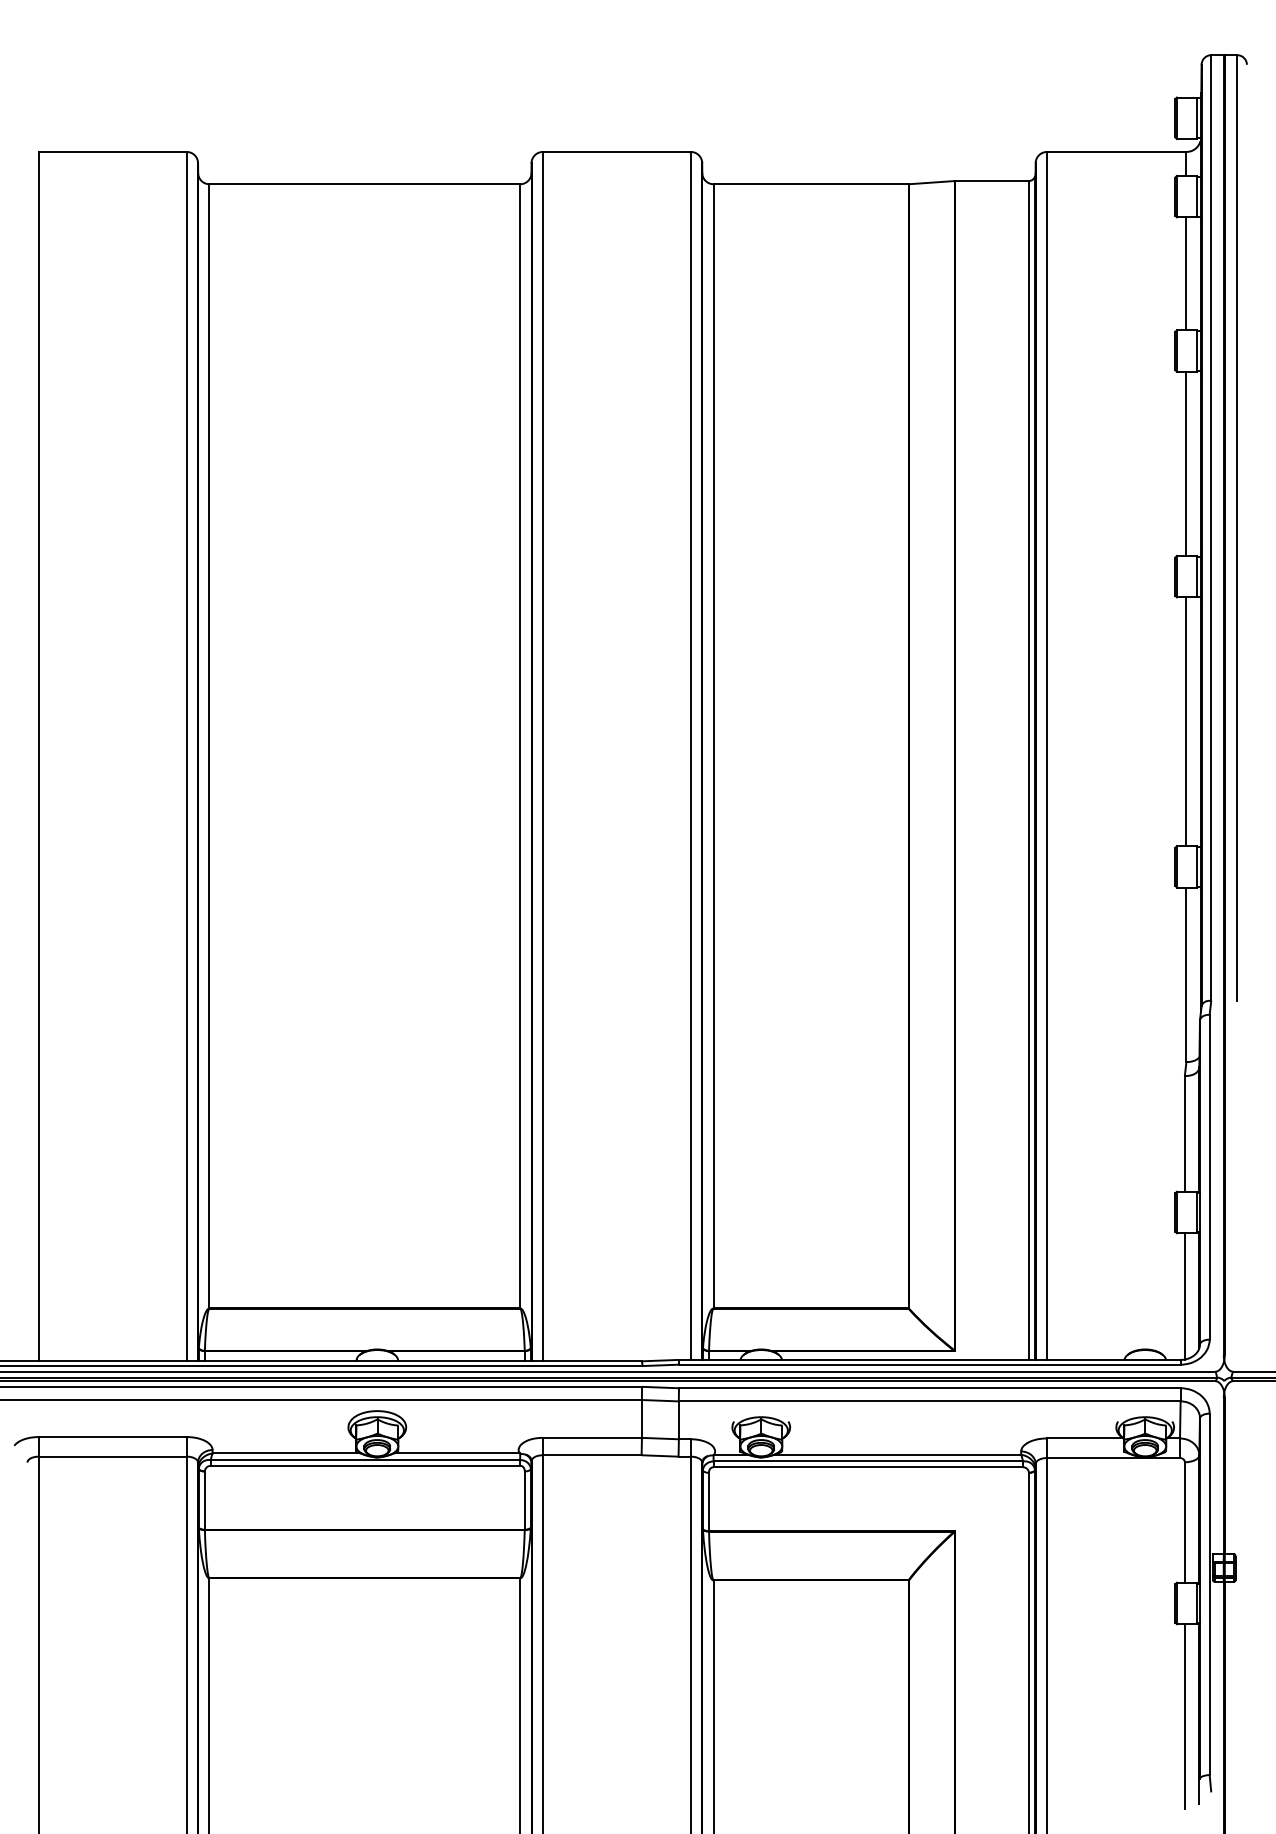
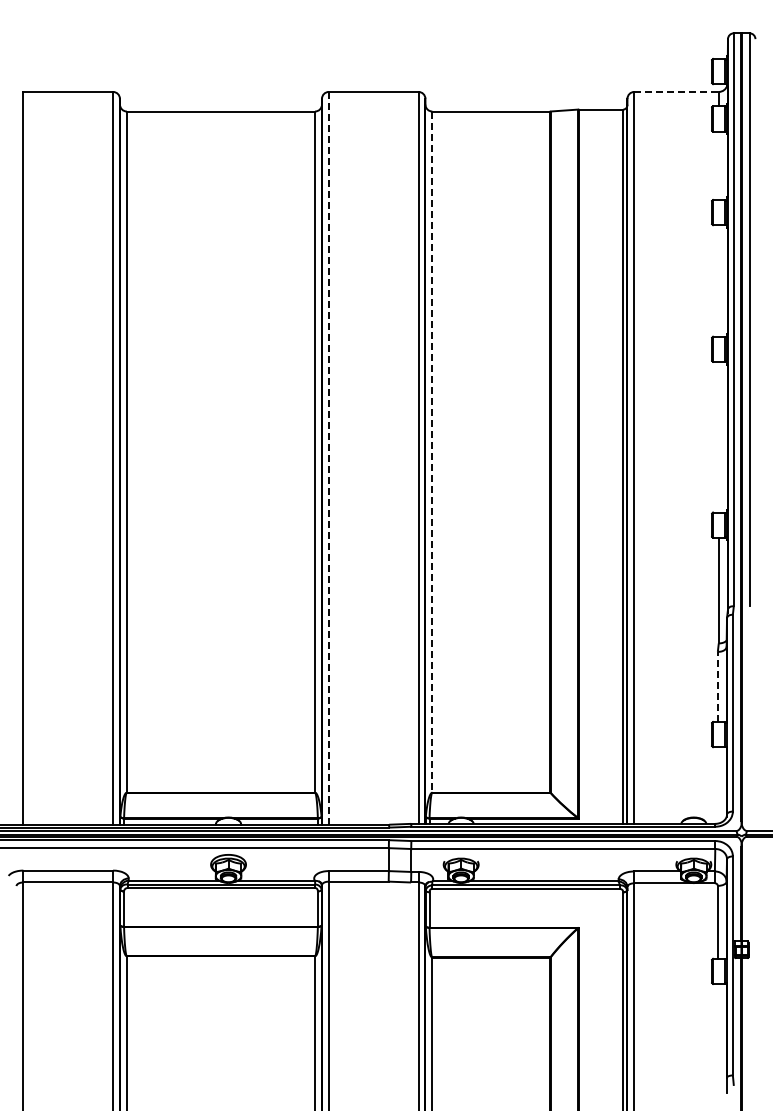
line: (1118, 151) -> (677, 91), solid -> dashed
line: (1185, 273) -> (718, 165), removed
line: (1185, 463) -> (718, 280), removed
line: (1185, 720) -> (718, 436), removed
line: (713, 747) -> (432, 452), solid -> dashed
line: (542, 756) -> (328, 458), solid -> dashed
line: (1184, 1133) -> (717, 686), solid -> dashed
line: (1184, 1296) -> (717, 785), removed
line: (1184, 1715) -> (717, 1039), removed

